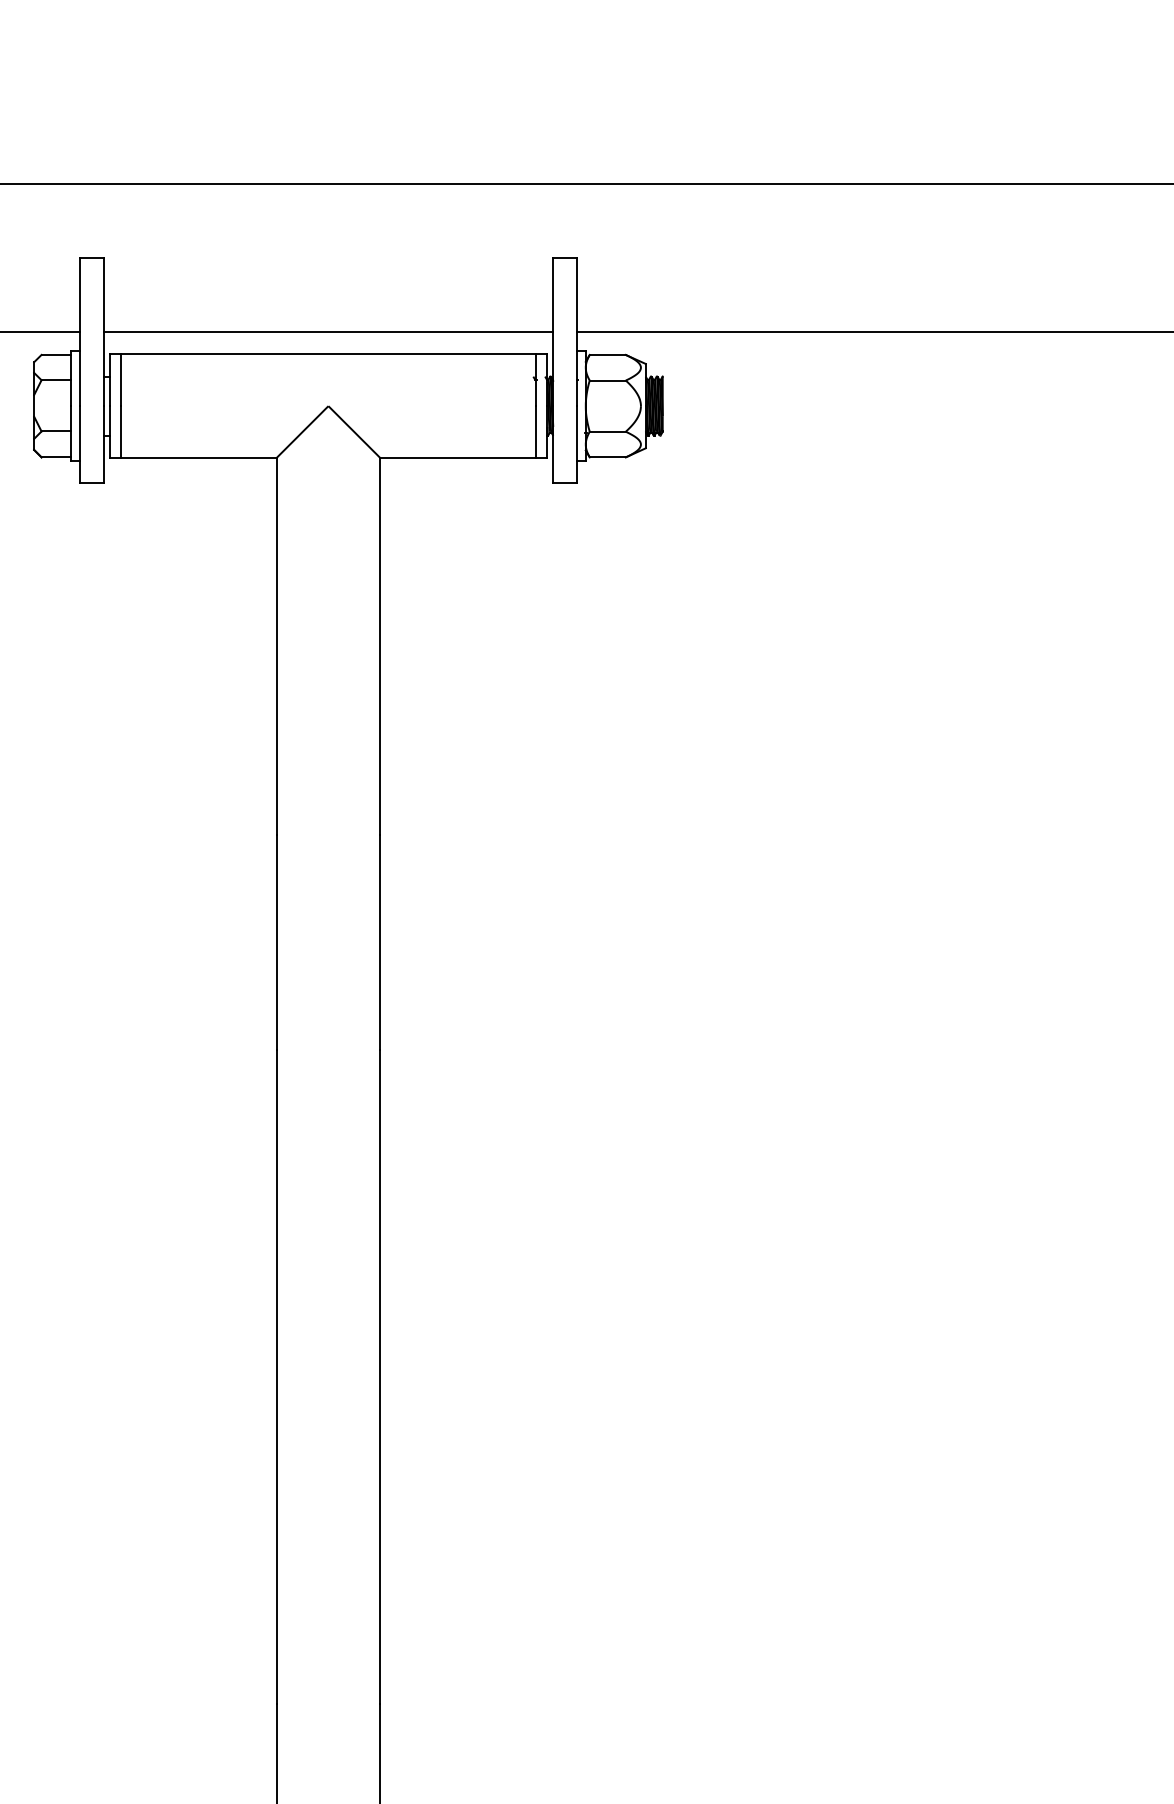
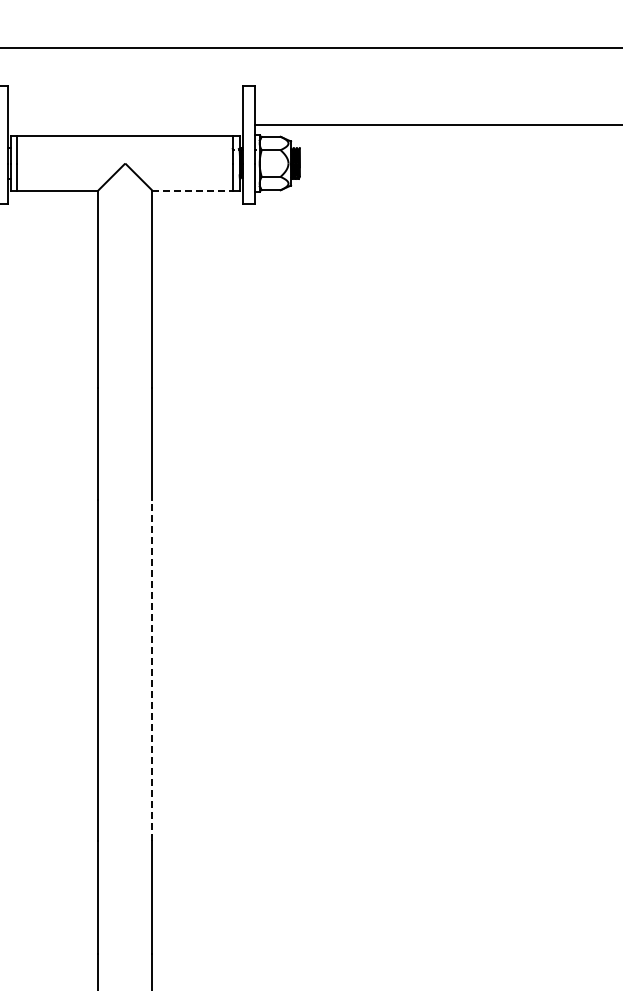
line: (326, 331) -> (124, 124), removed
line: (457, 457) -> (192, 190), solid -> dashed
line: (380, 1377) -> (152, 670), solid -> dashed

